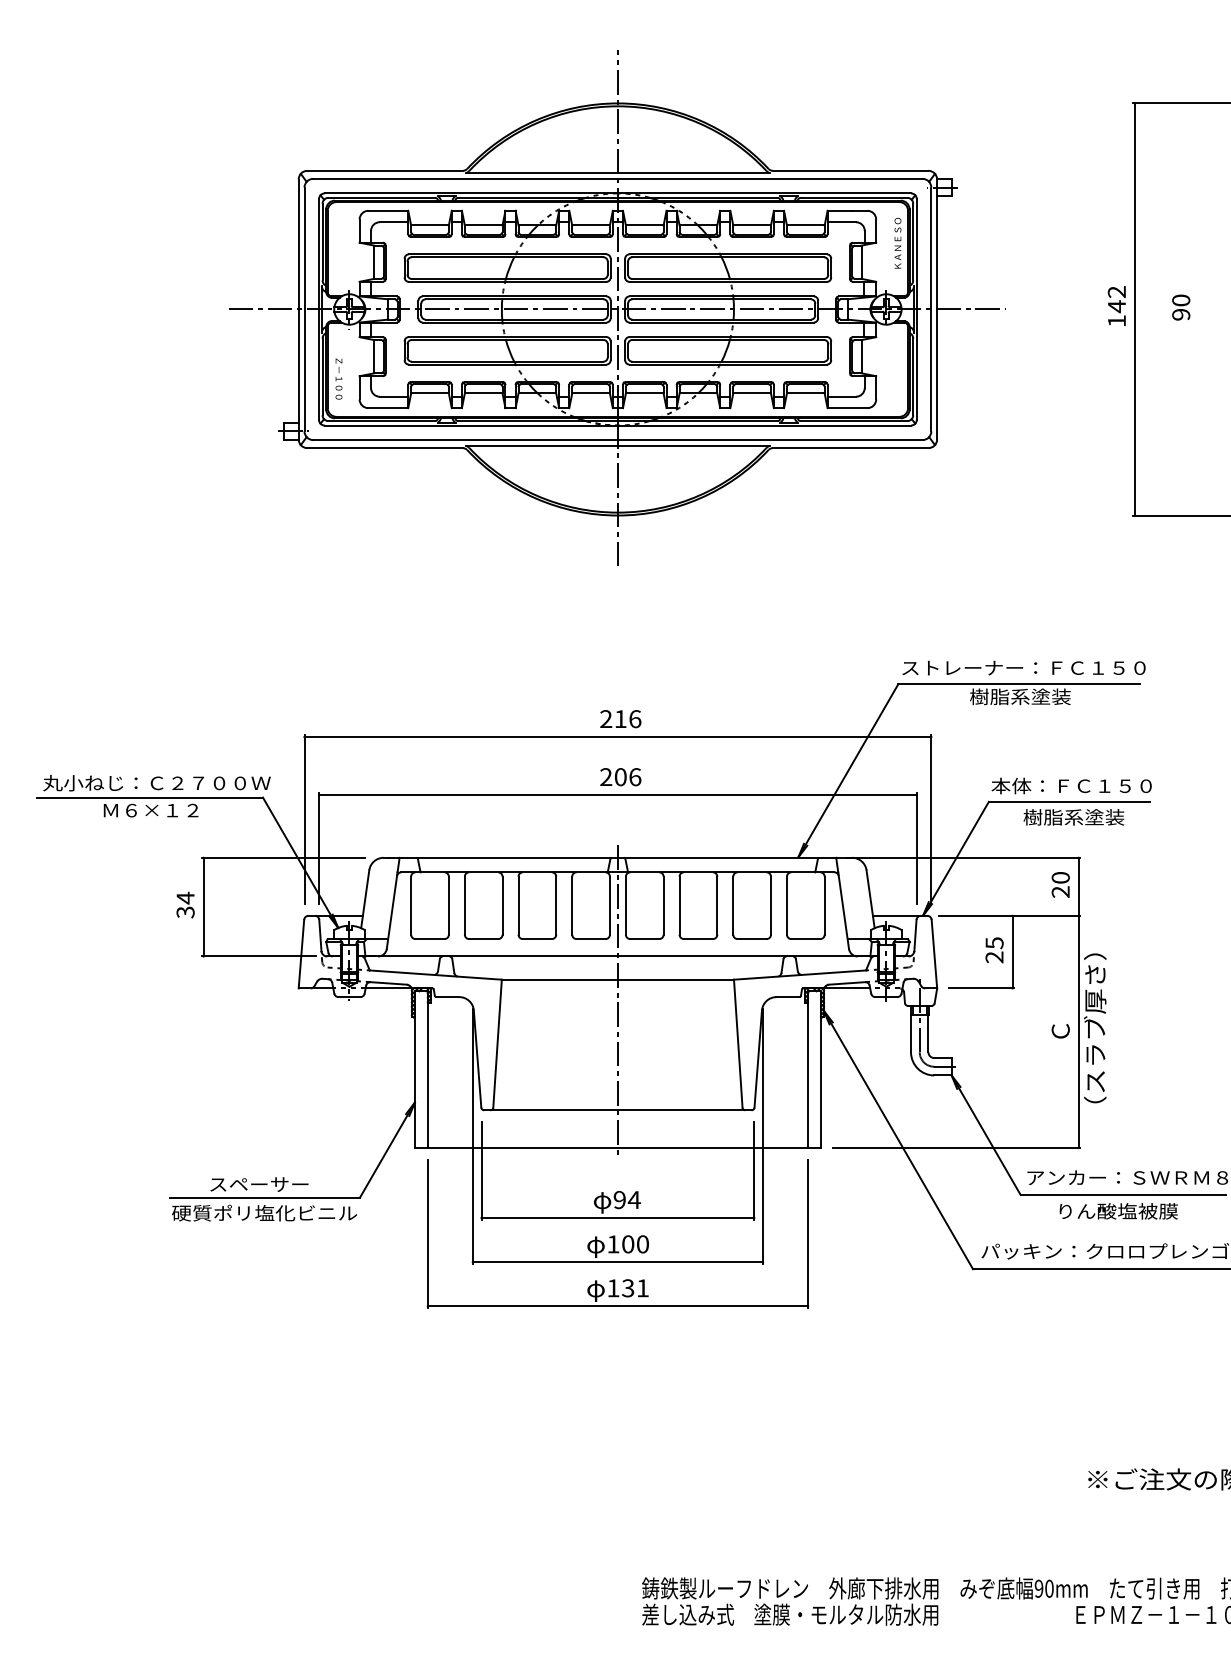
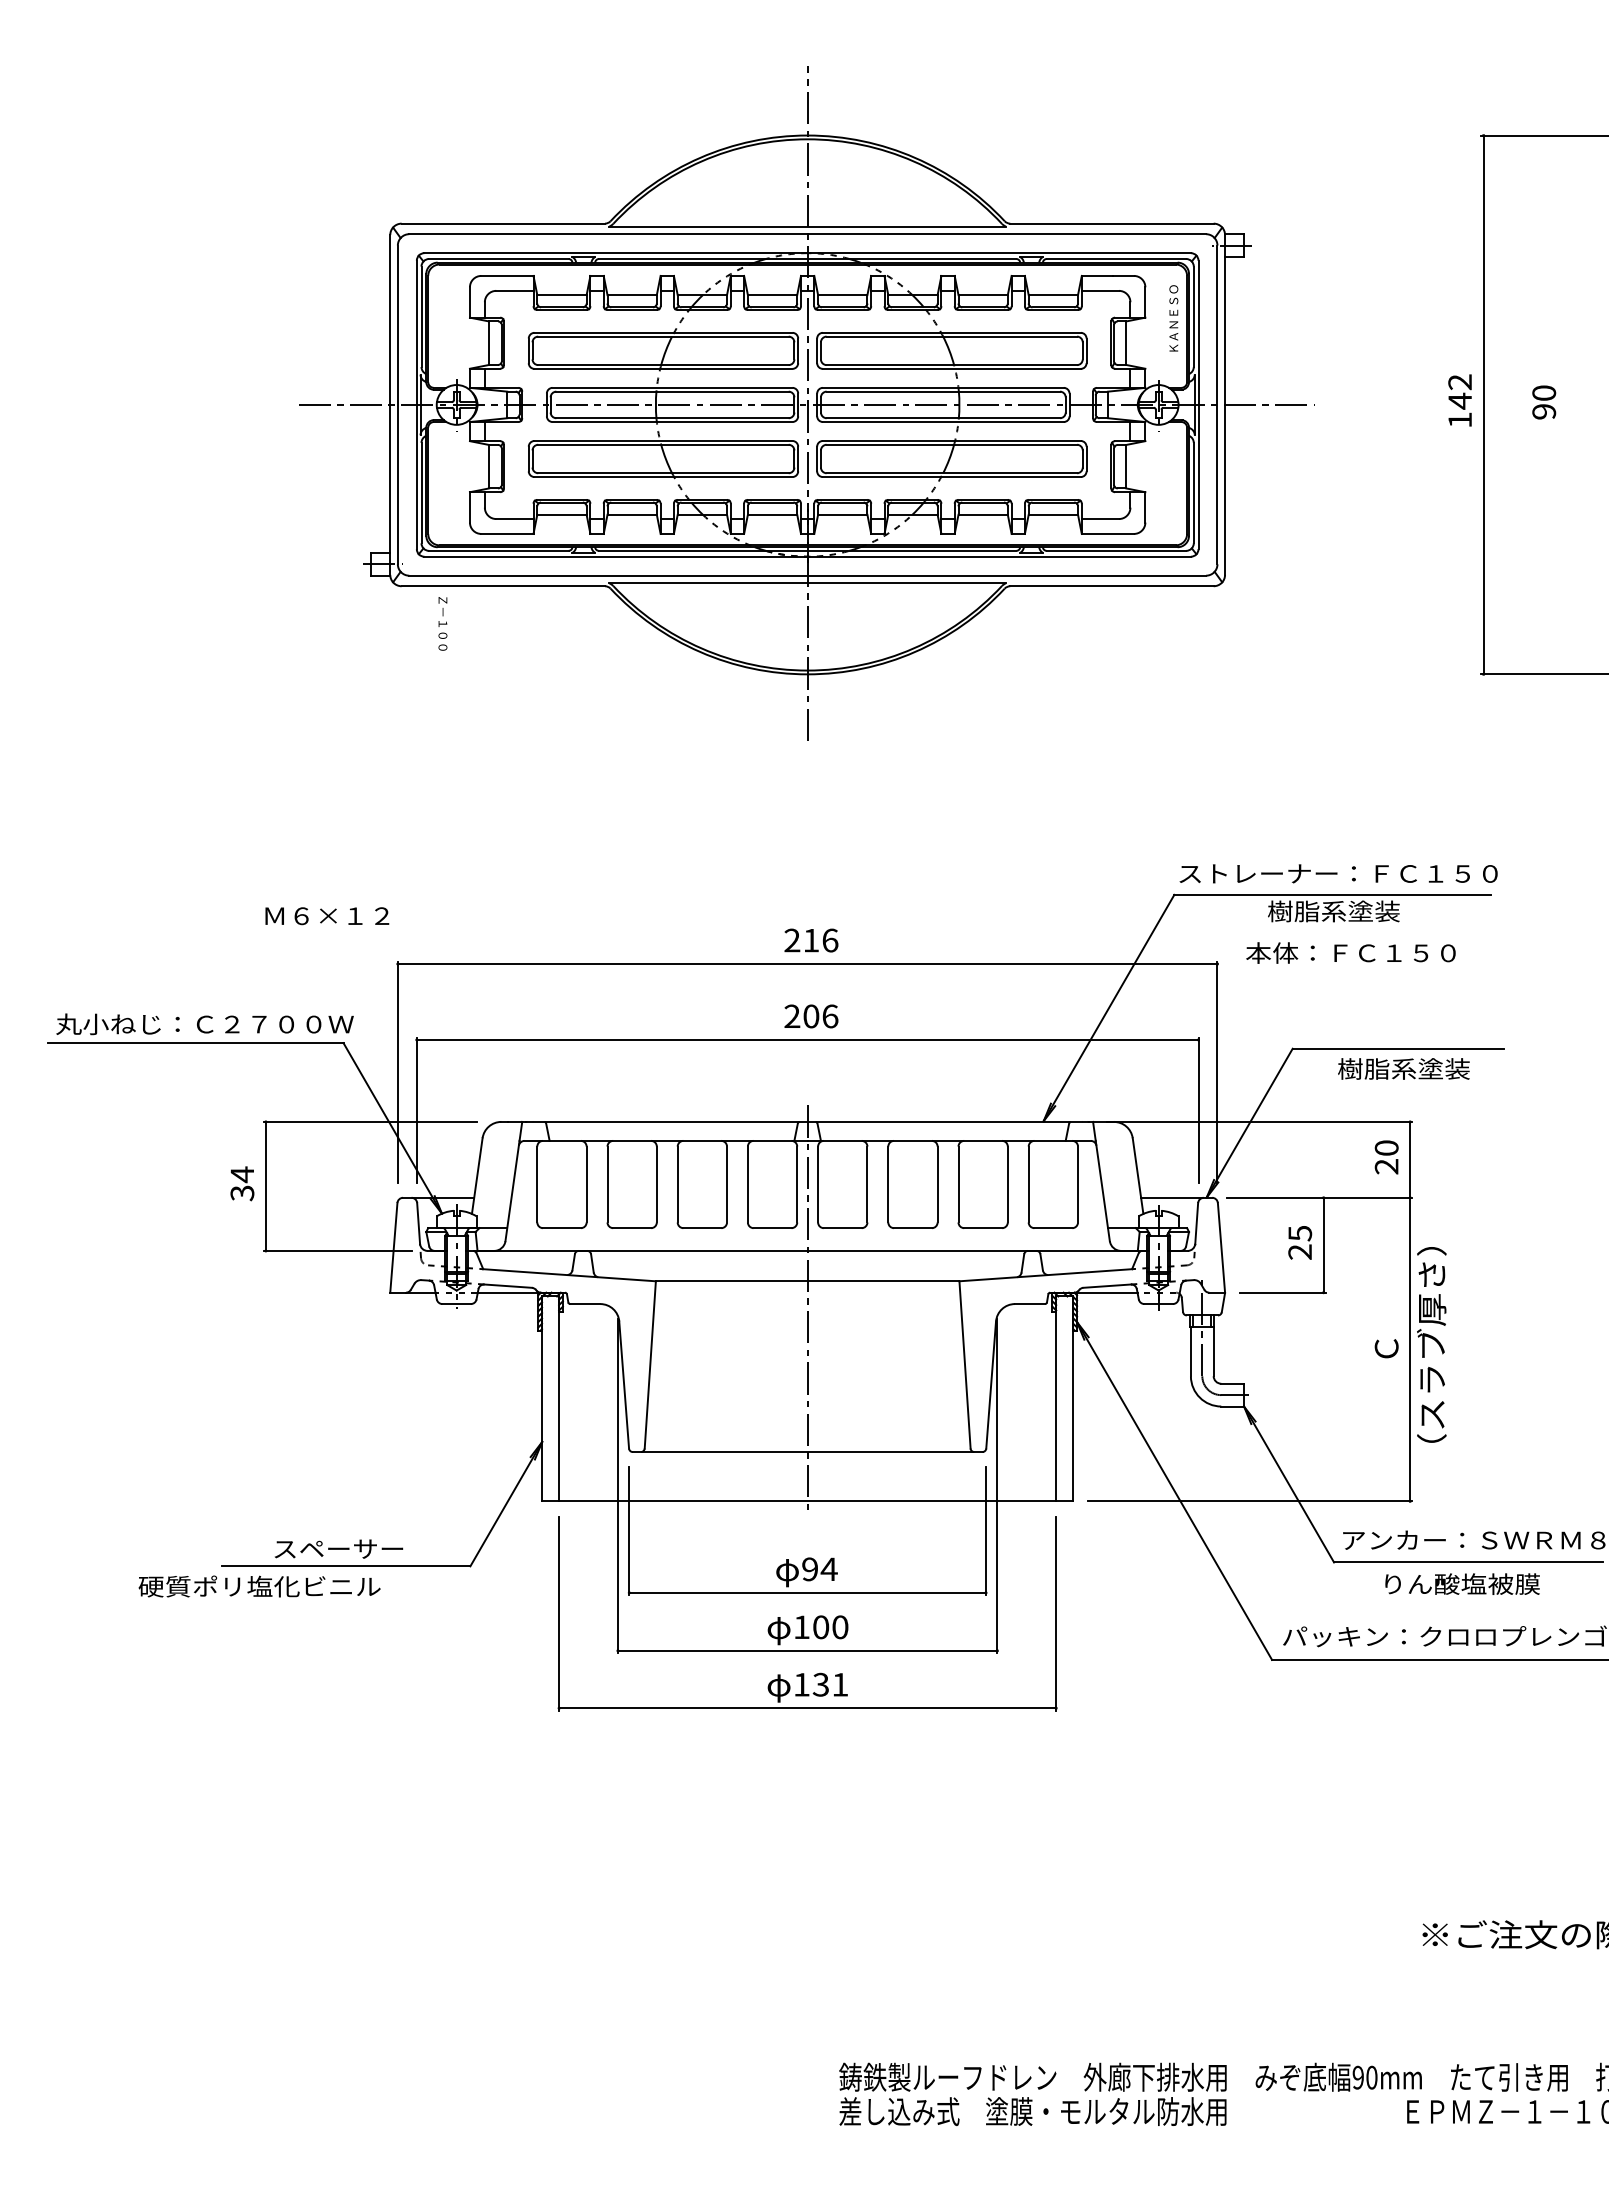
text: (338, 378) -> (442, 623), moved
text: (1071, 785) -> (1350, 952), moved
text: (151, 810) -> (327, 916), moved
text: (264, 1213) -> (259, 1586), moved

